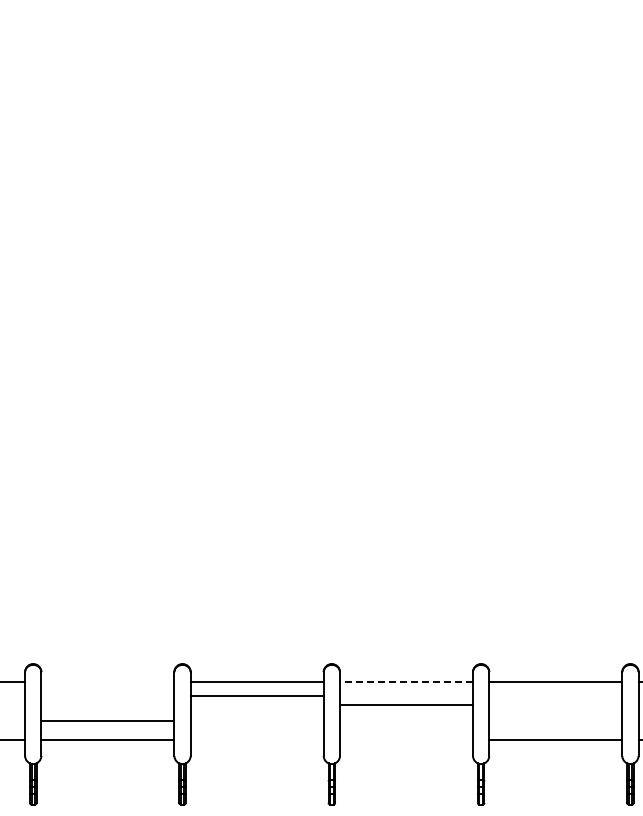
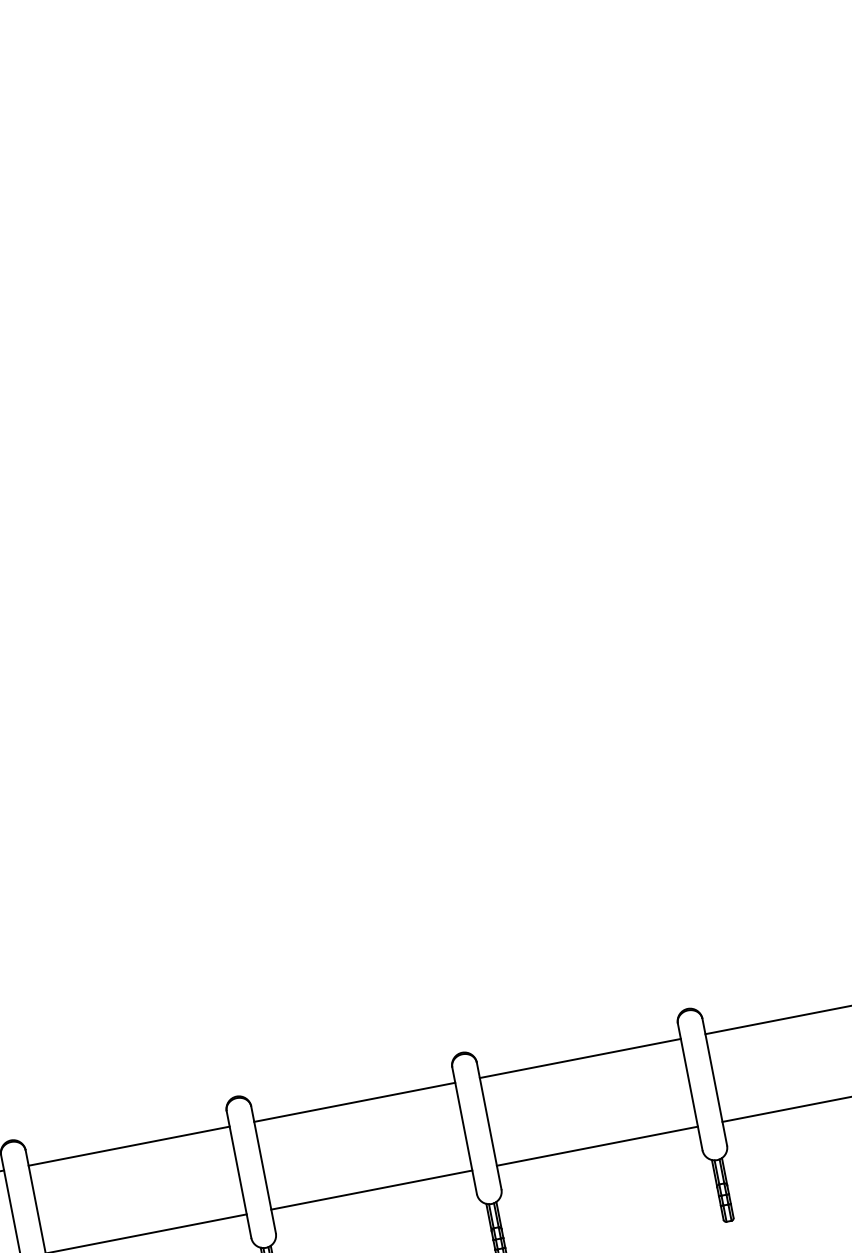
line: (406, 682) -> (580, 1058), dashed -> solid
line: (256, 696) -> (370, 1190), moved
line: (406, 705) -> (597, 1146), moved
line: (107, 721) -> (128, 1146), moved

